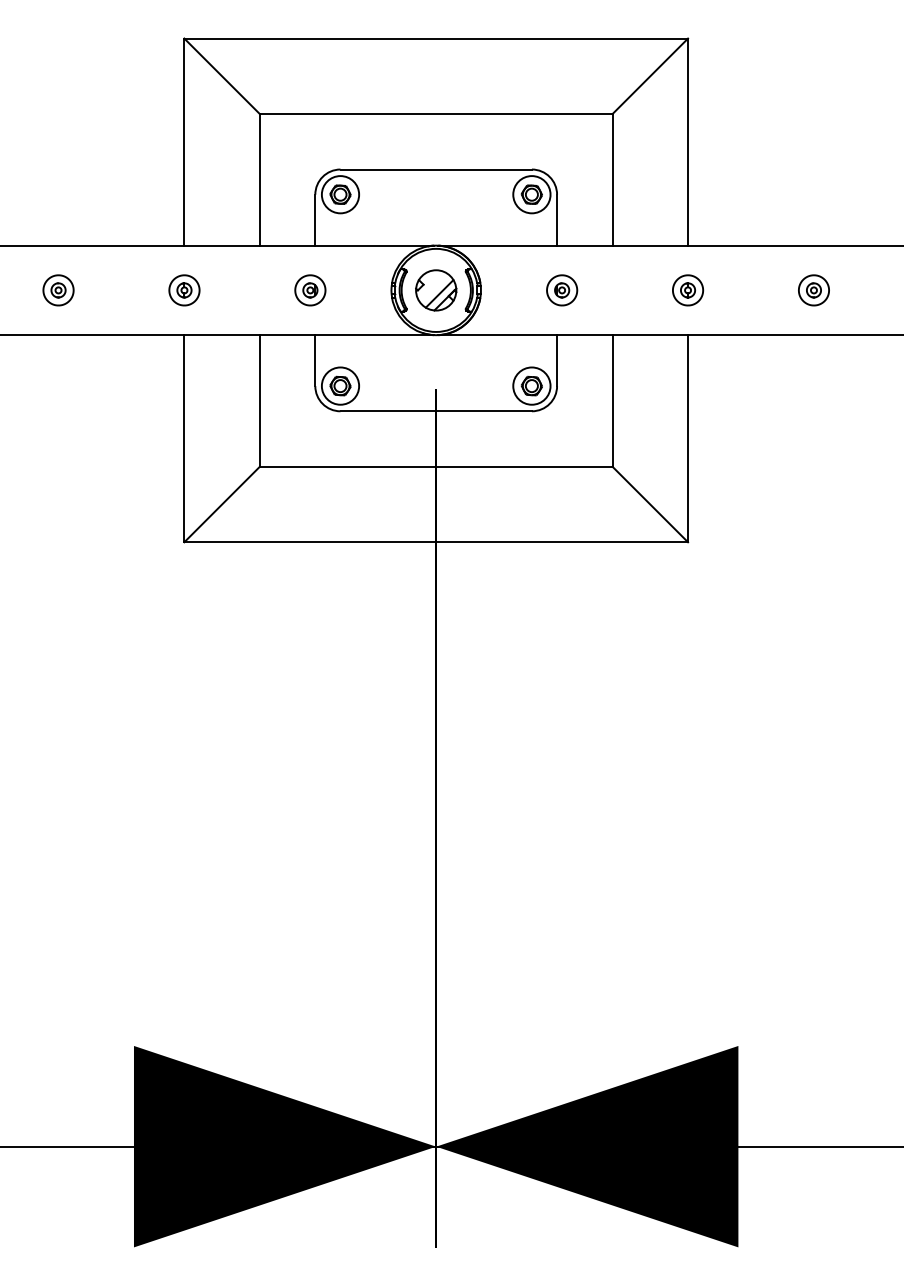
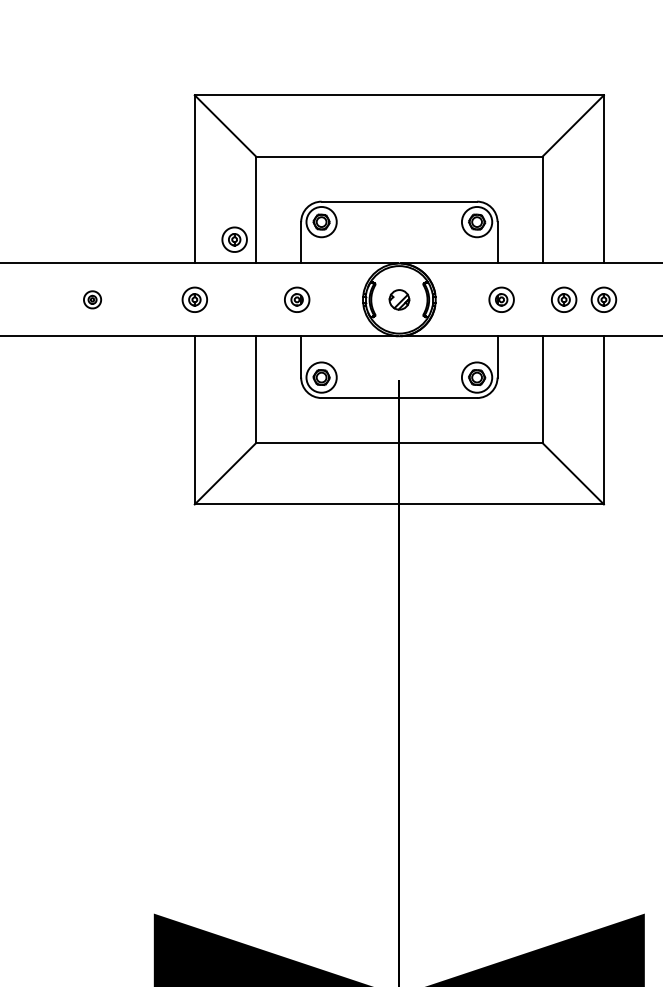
part: (233, 216) -> (234, 239), added
part: (58, 290) -> (92, 299), size x0.7
part: (436, 290) -> (399, 299), size x0.6
part: (639, 290) -> (564, 299), added

